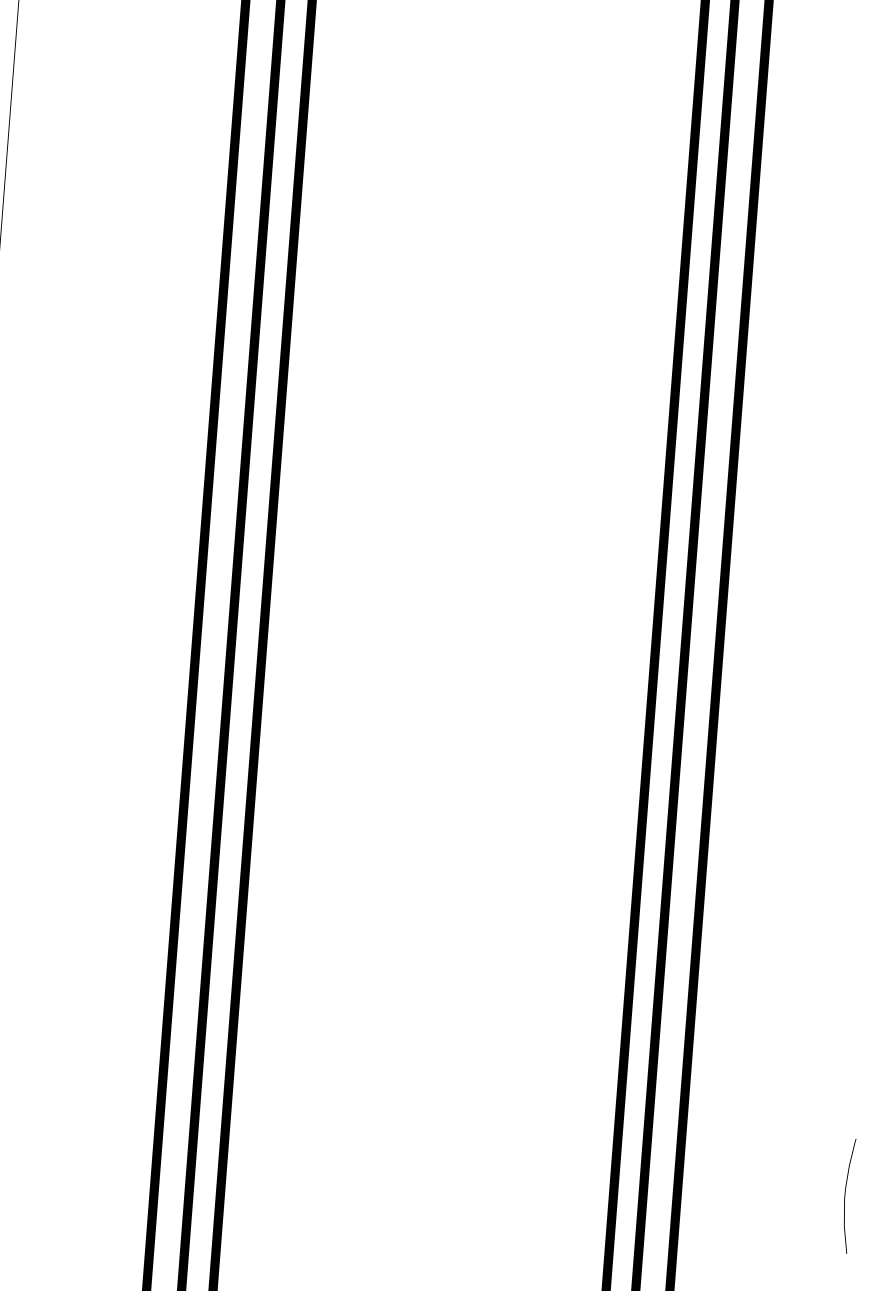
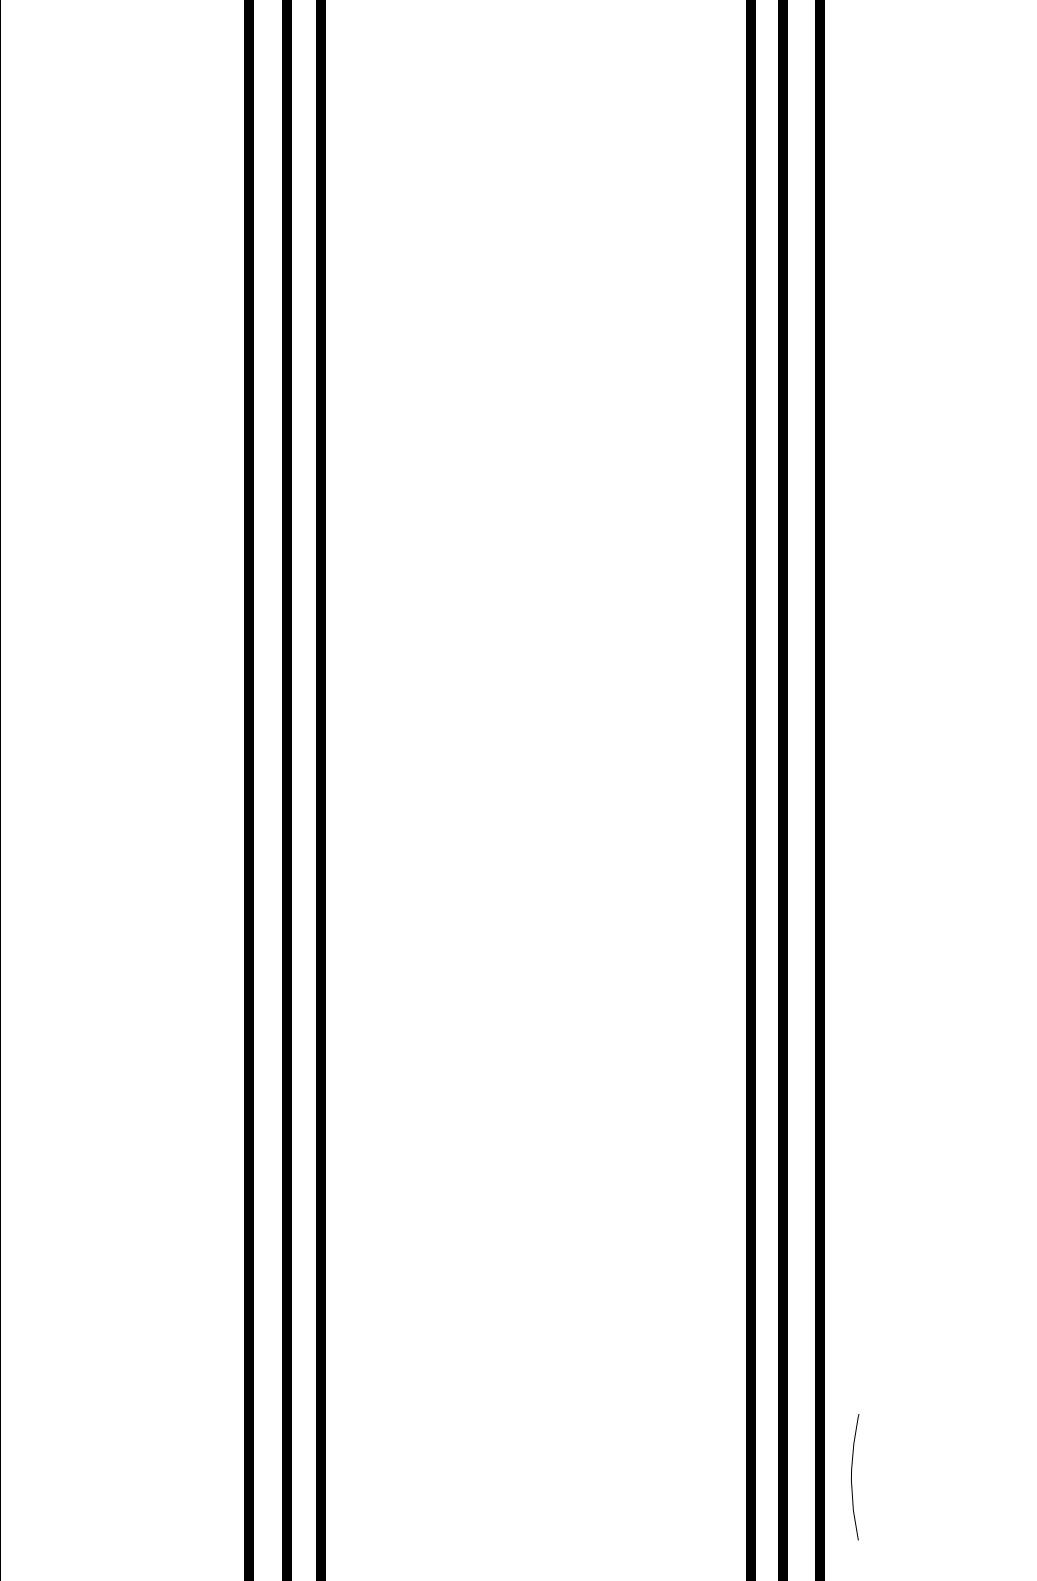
curve: (844, 1196) -> (851, 1477), moved

